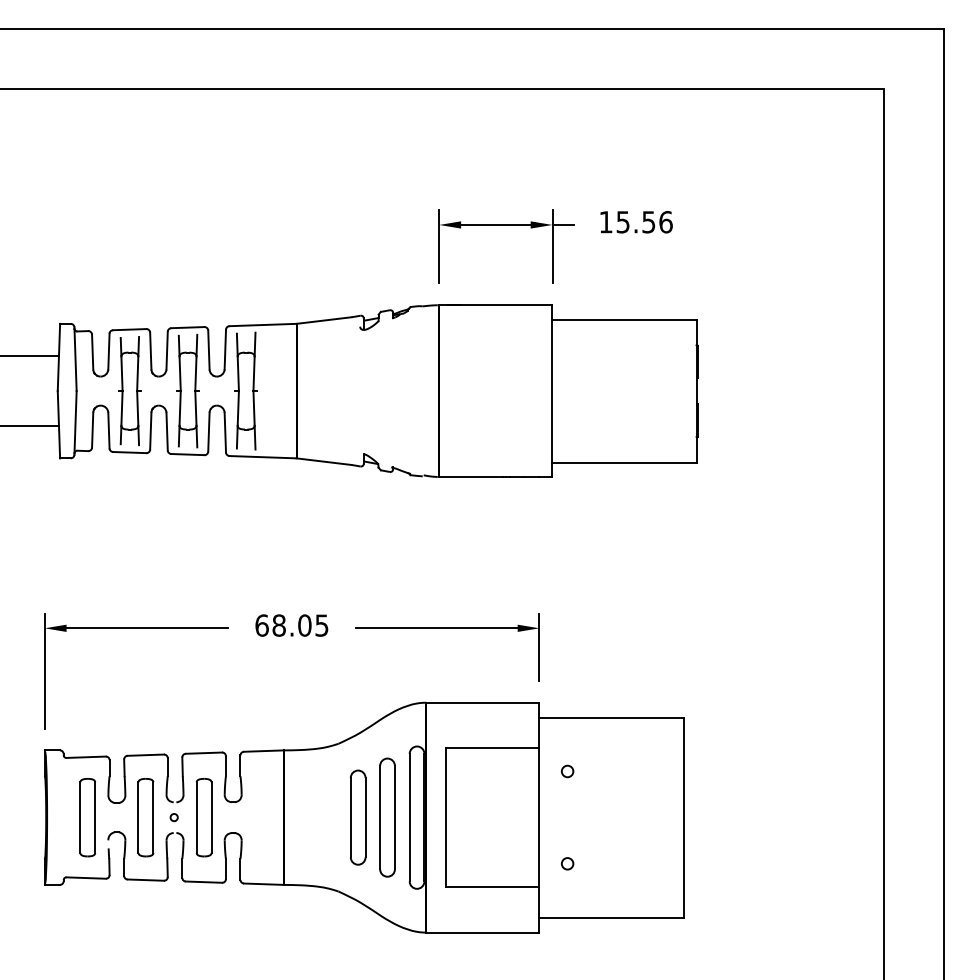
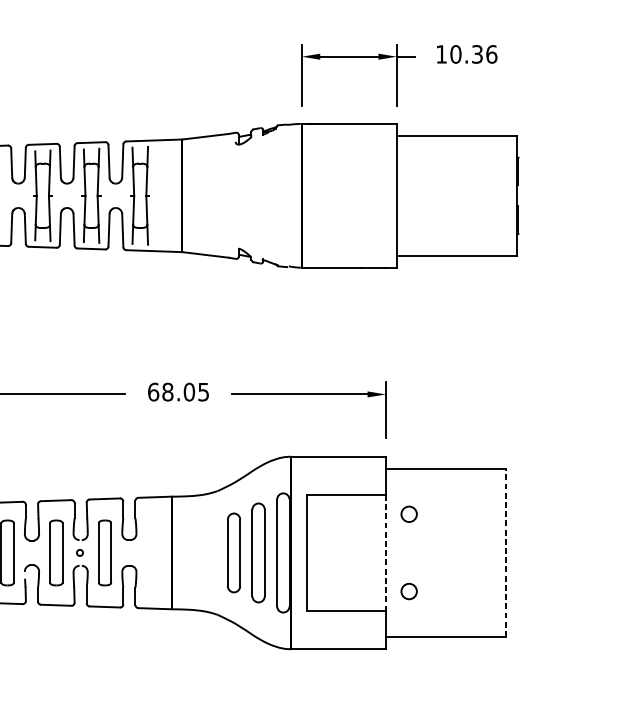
text: (635, 222) -> (466, 54), 15.56 -> 10.36
circle: (567, 771) -> (409, 514), size x1.6
line: (683, 817) -> (506, 552), solid -> dashed
line: (539, 818) -> (385, 553), solid -> dashed
circle: (567, 863) -> (409, 591), size x1.6

